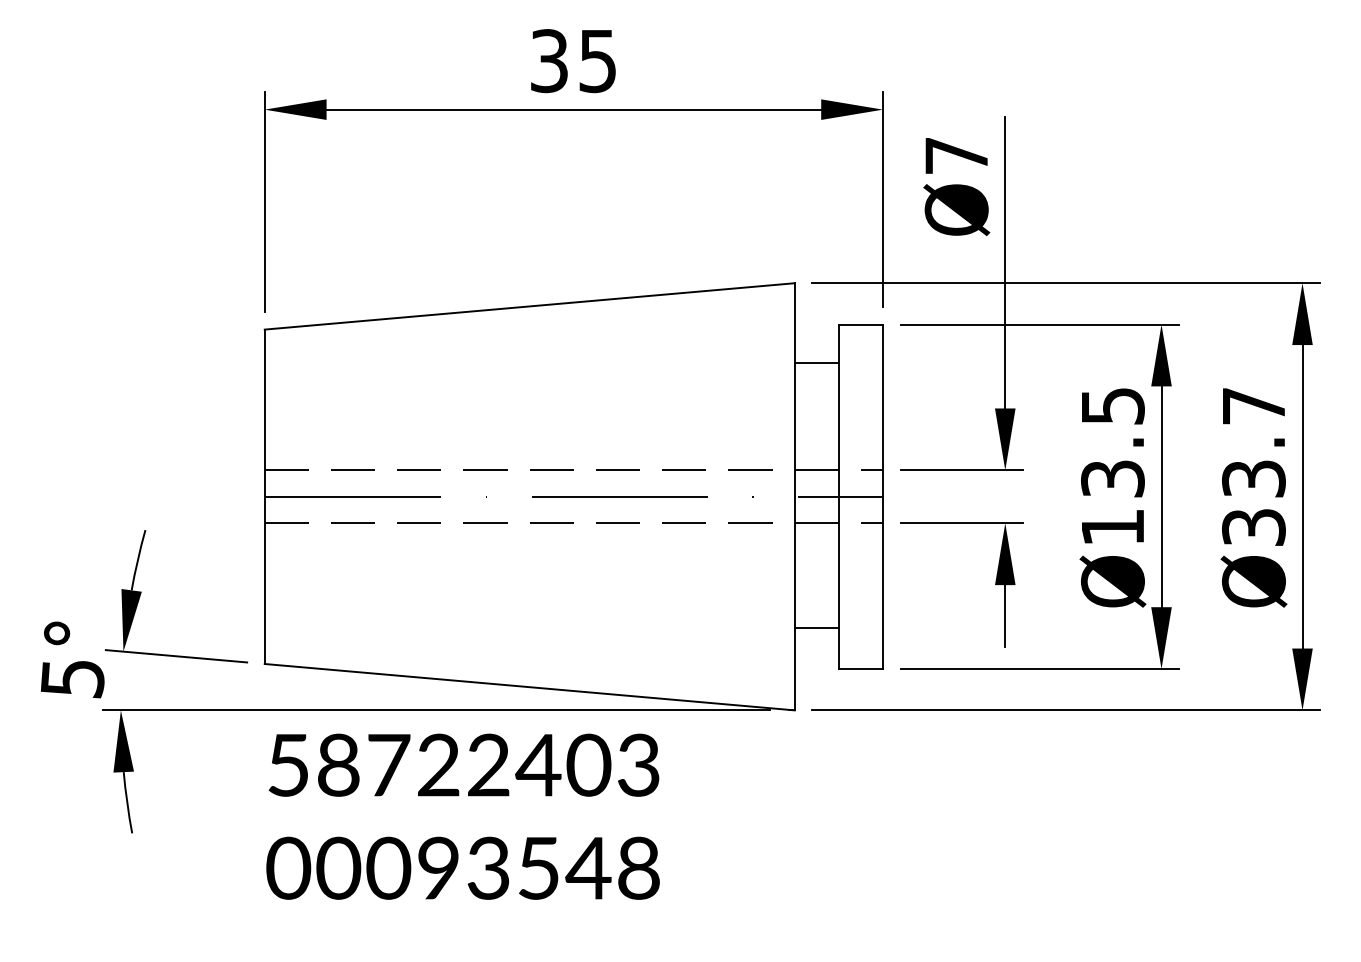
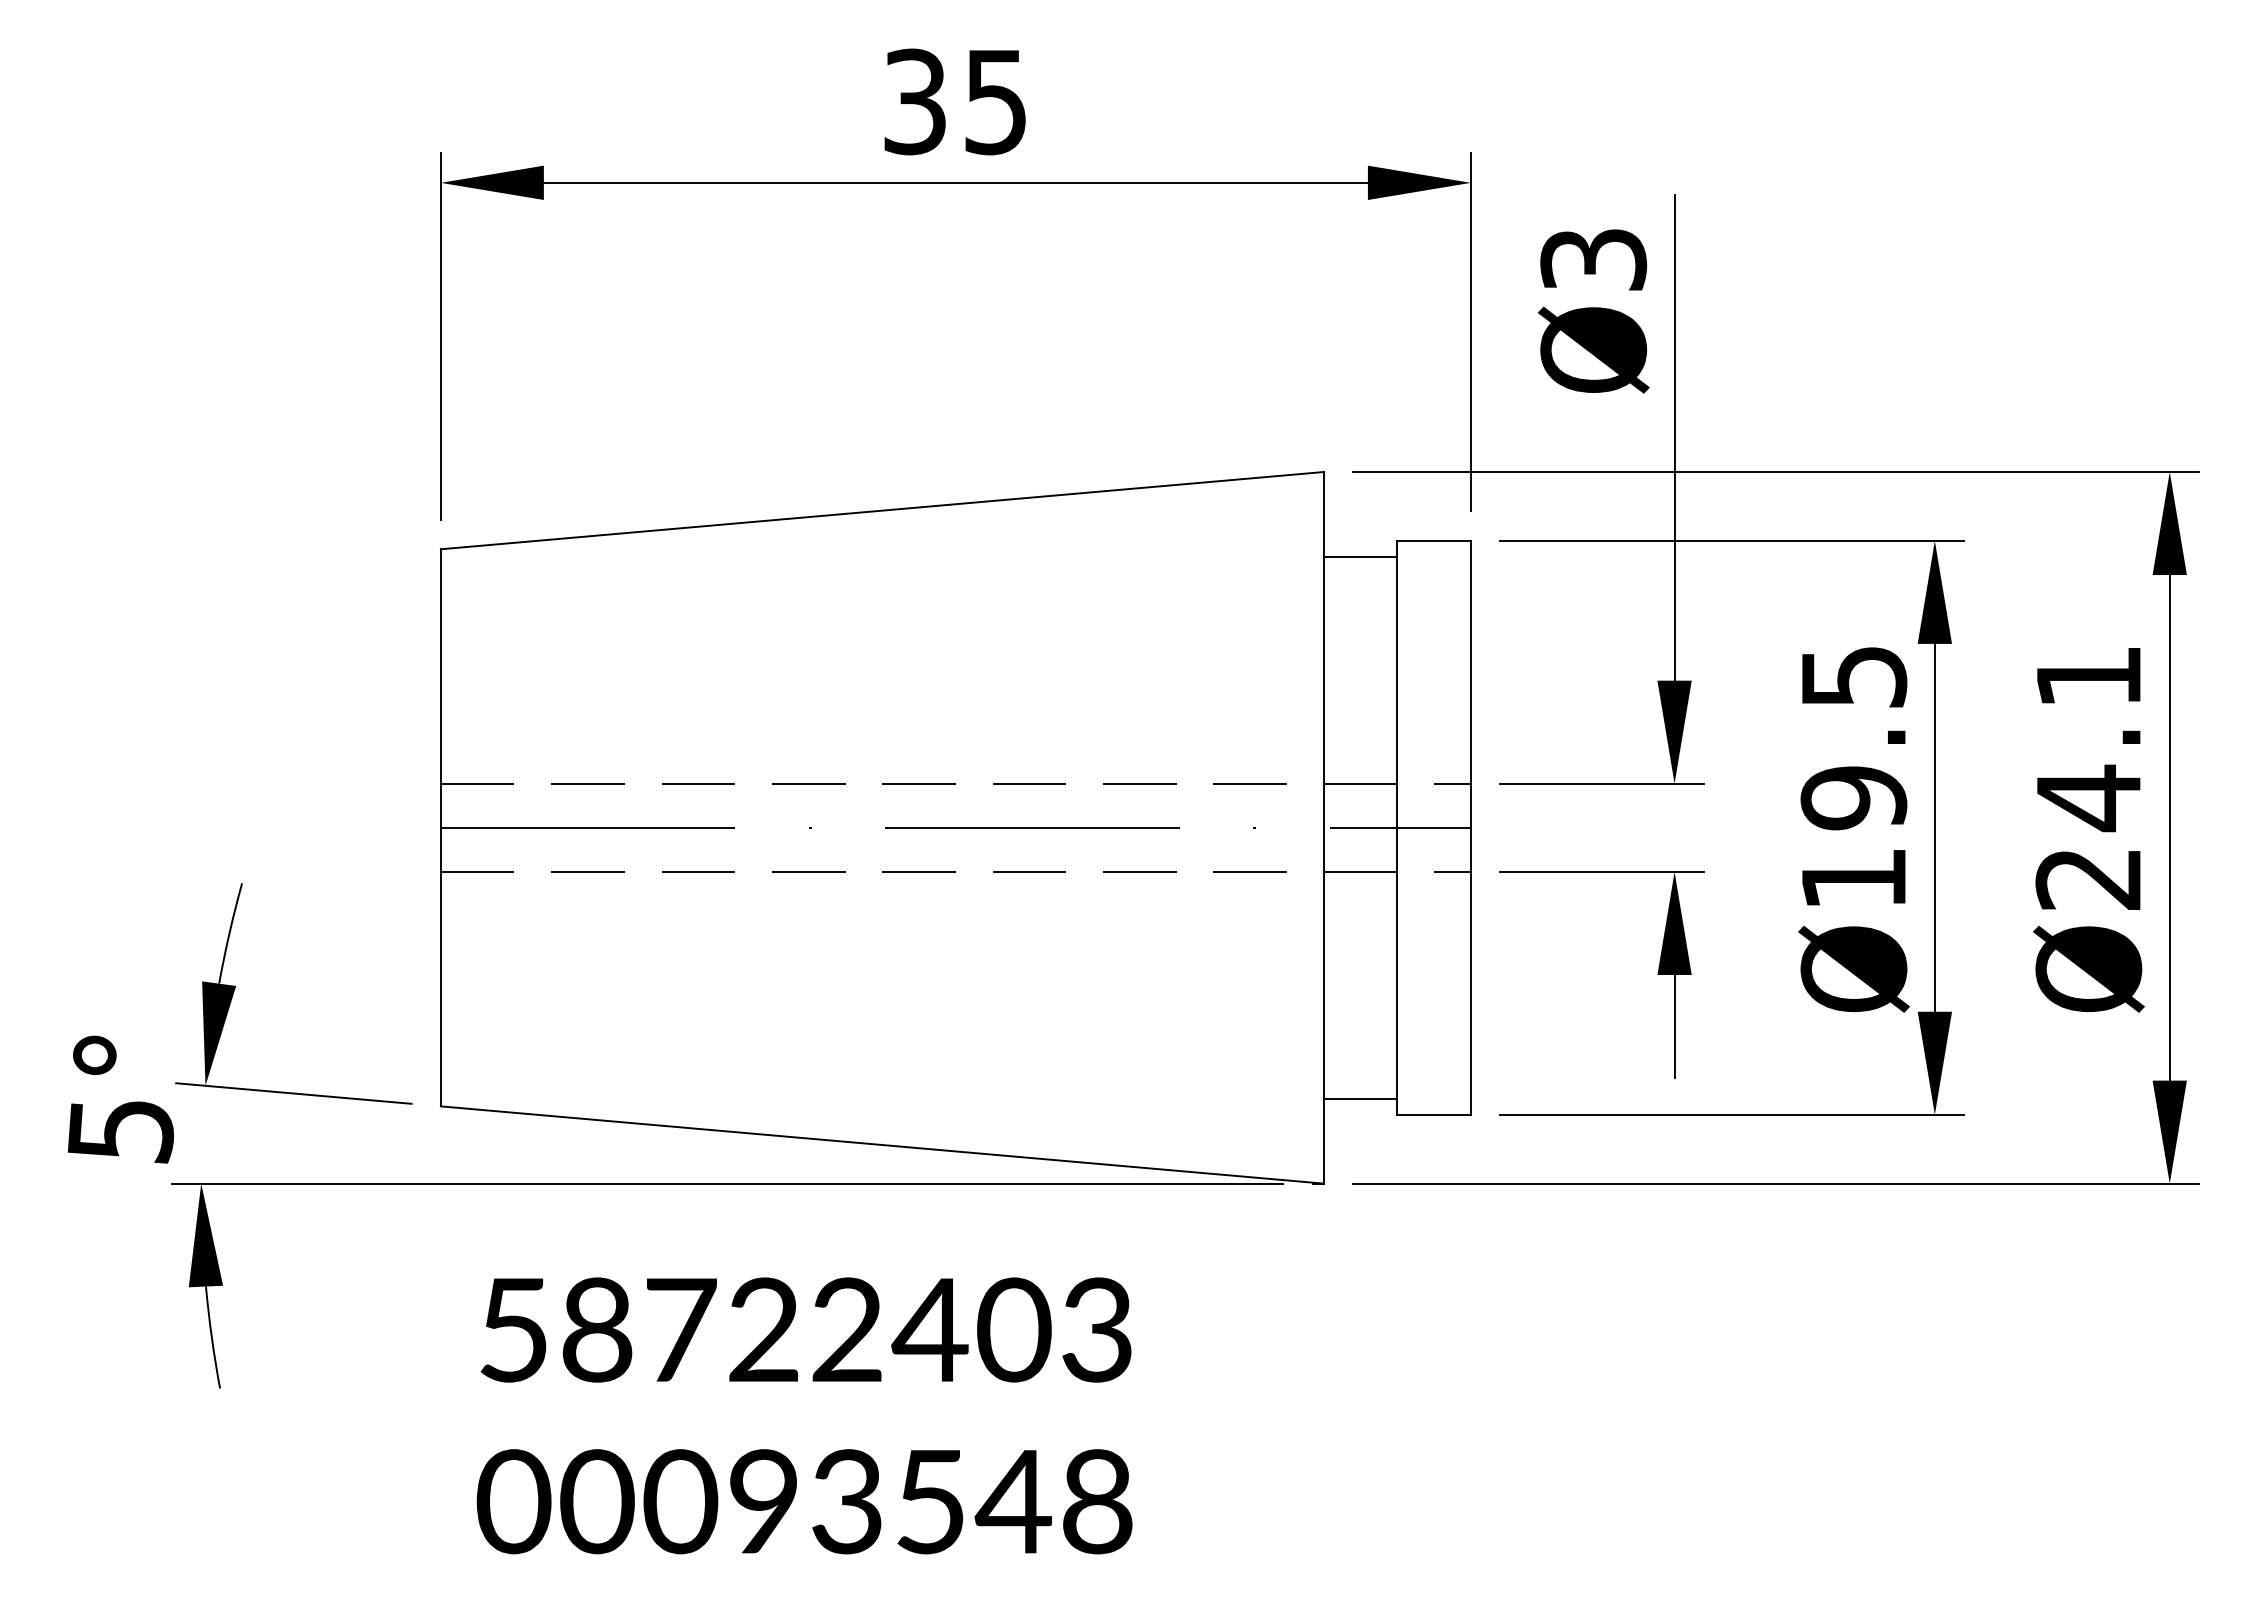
text: (956, 155) -> (1593, 259), Ø7 -> Ø3
line: (816, 363) -> (1360, 557), moved
text: (1253, 467) -> (2088, 779), Ø33.7 -> Ø24.1
text: (1112, 479) -> (1853, 799), Ø13.5 -> Ø19.5
line: (816, 628) -> (1360, 1098), moved
text: (462, 816) -> (803, 1415), moved

